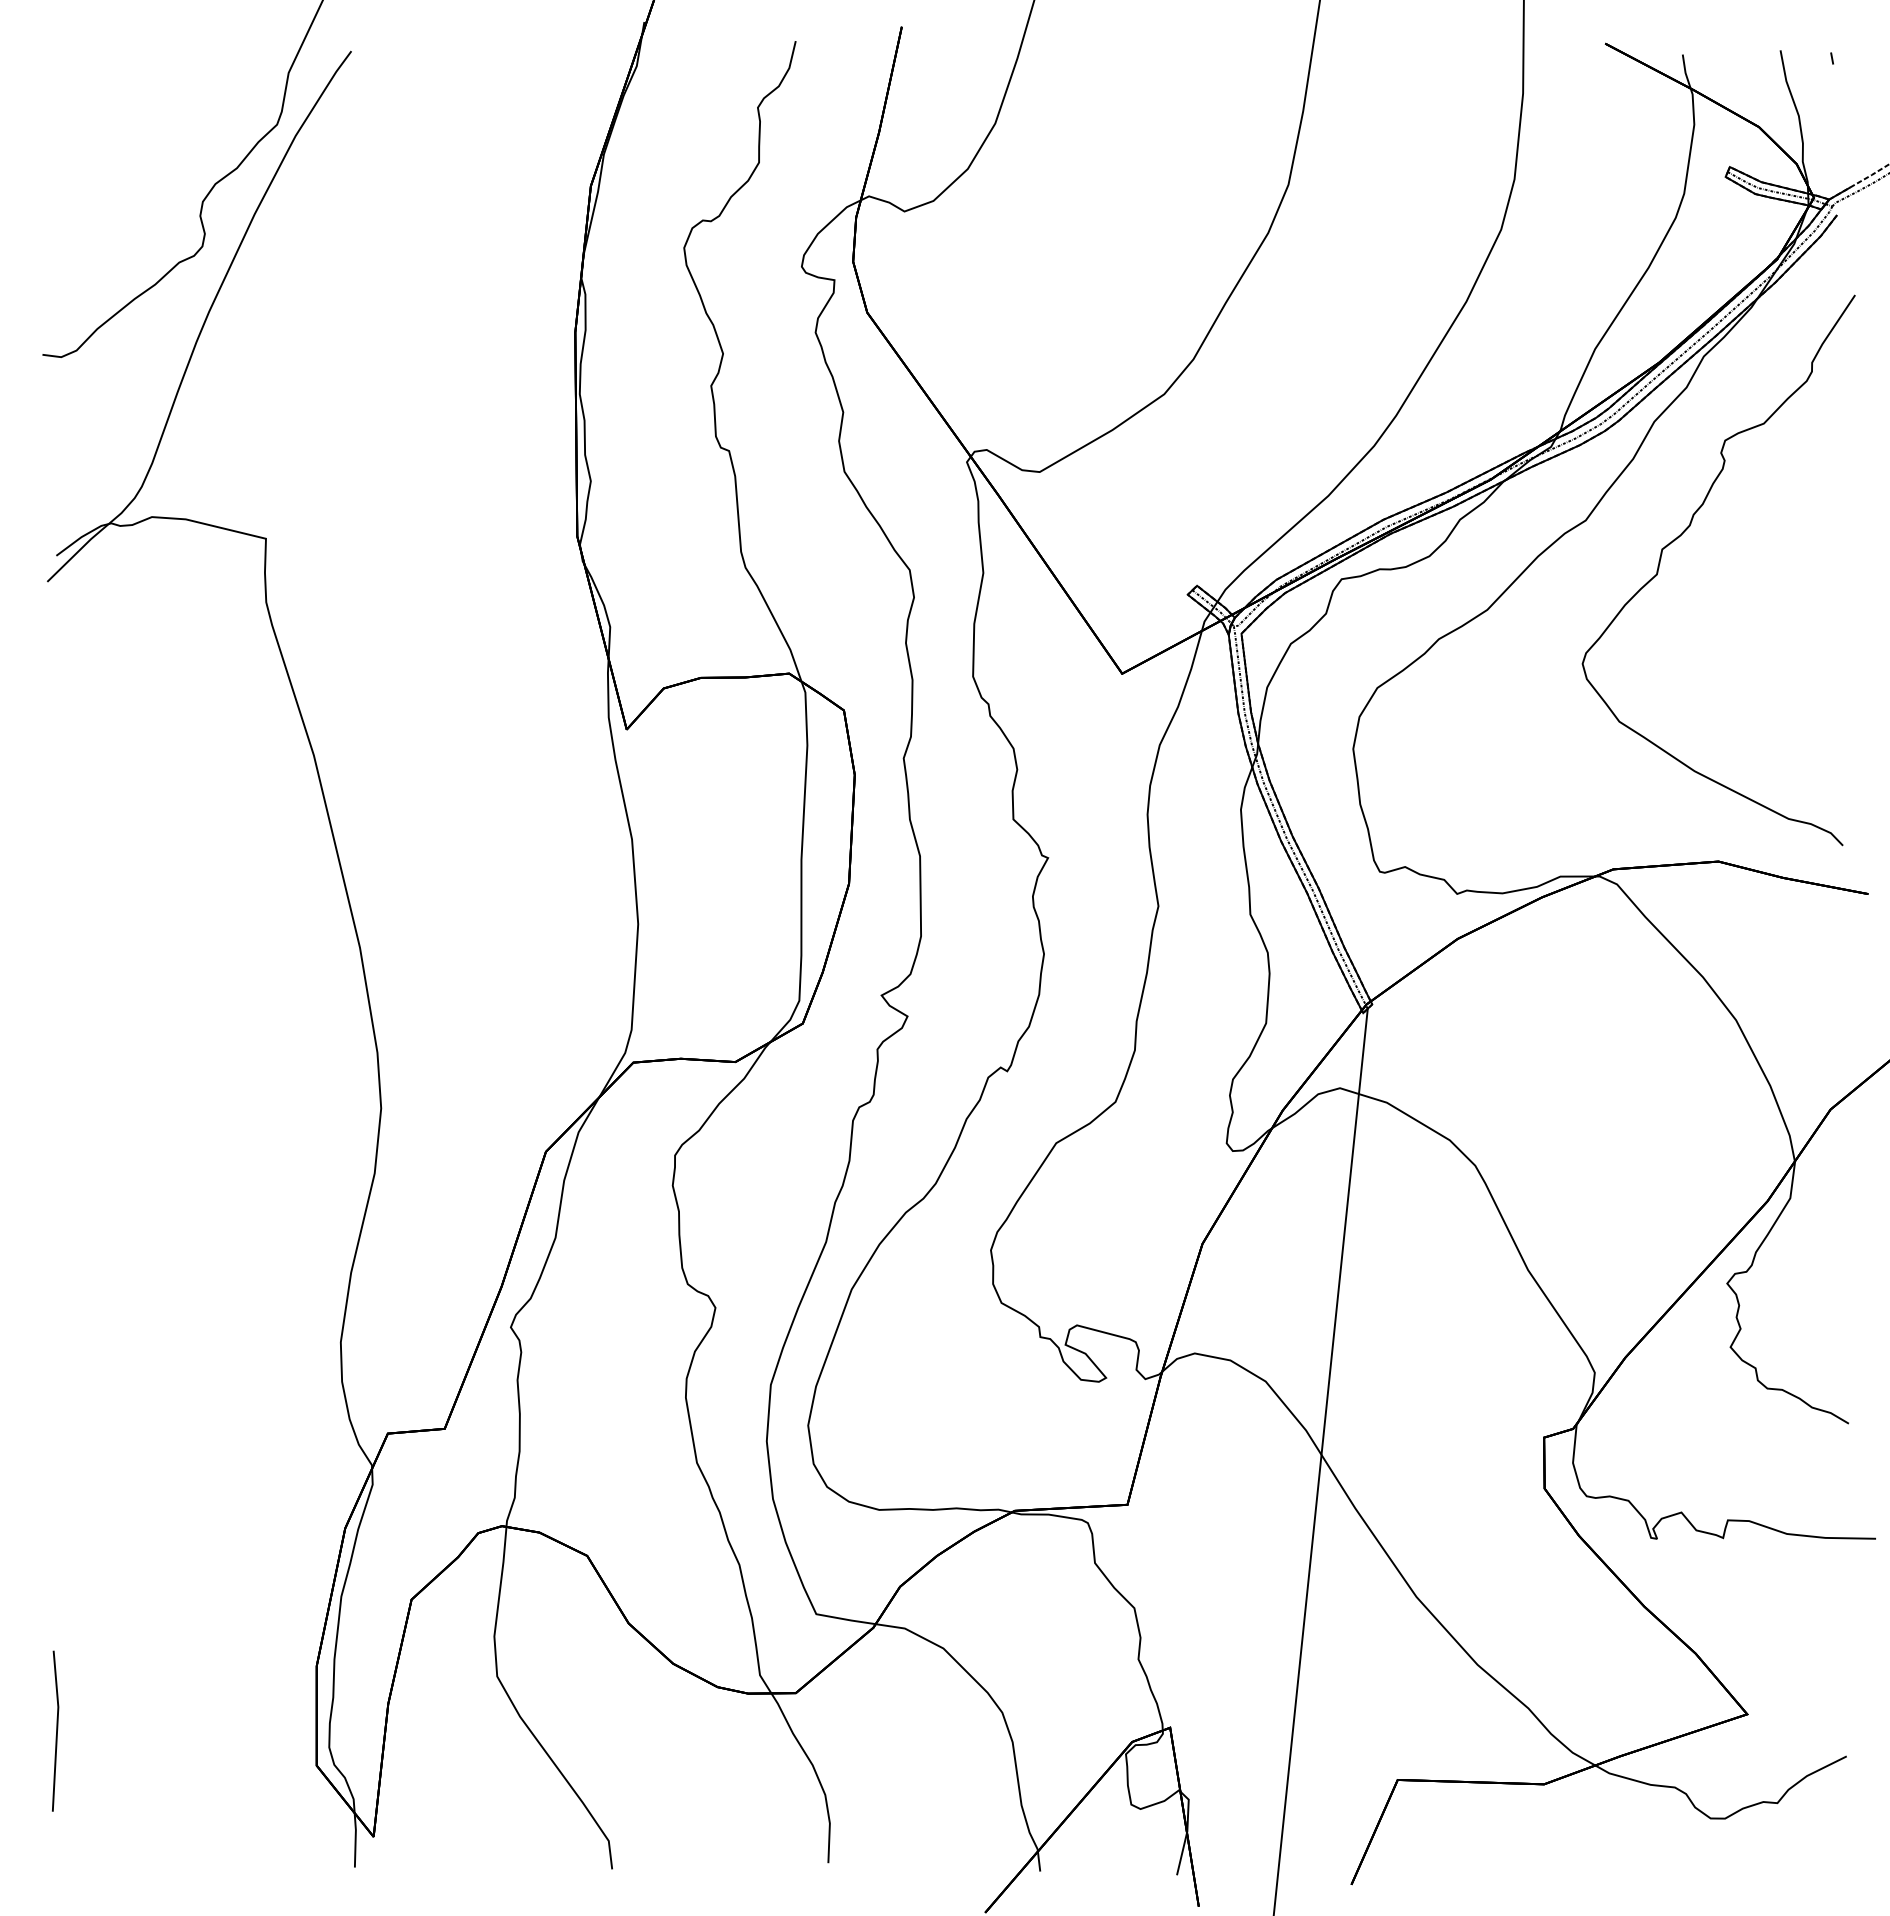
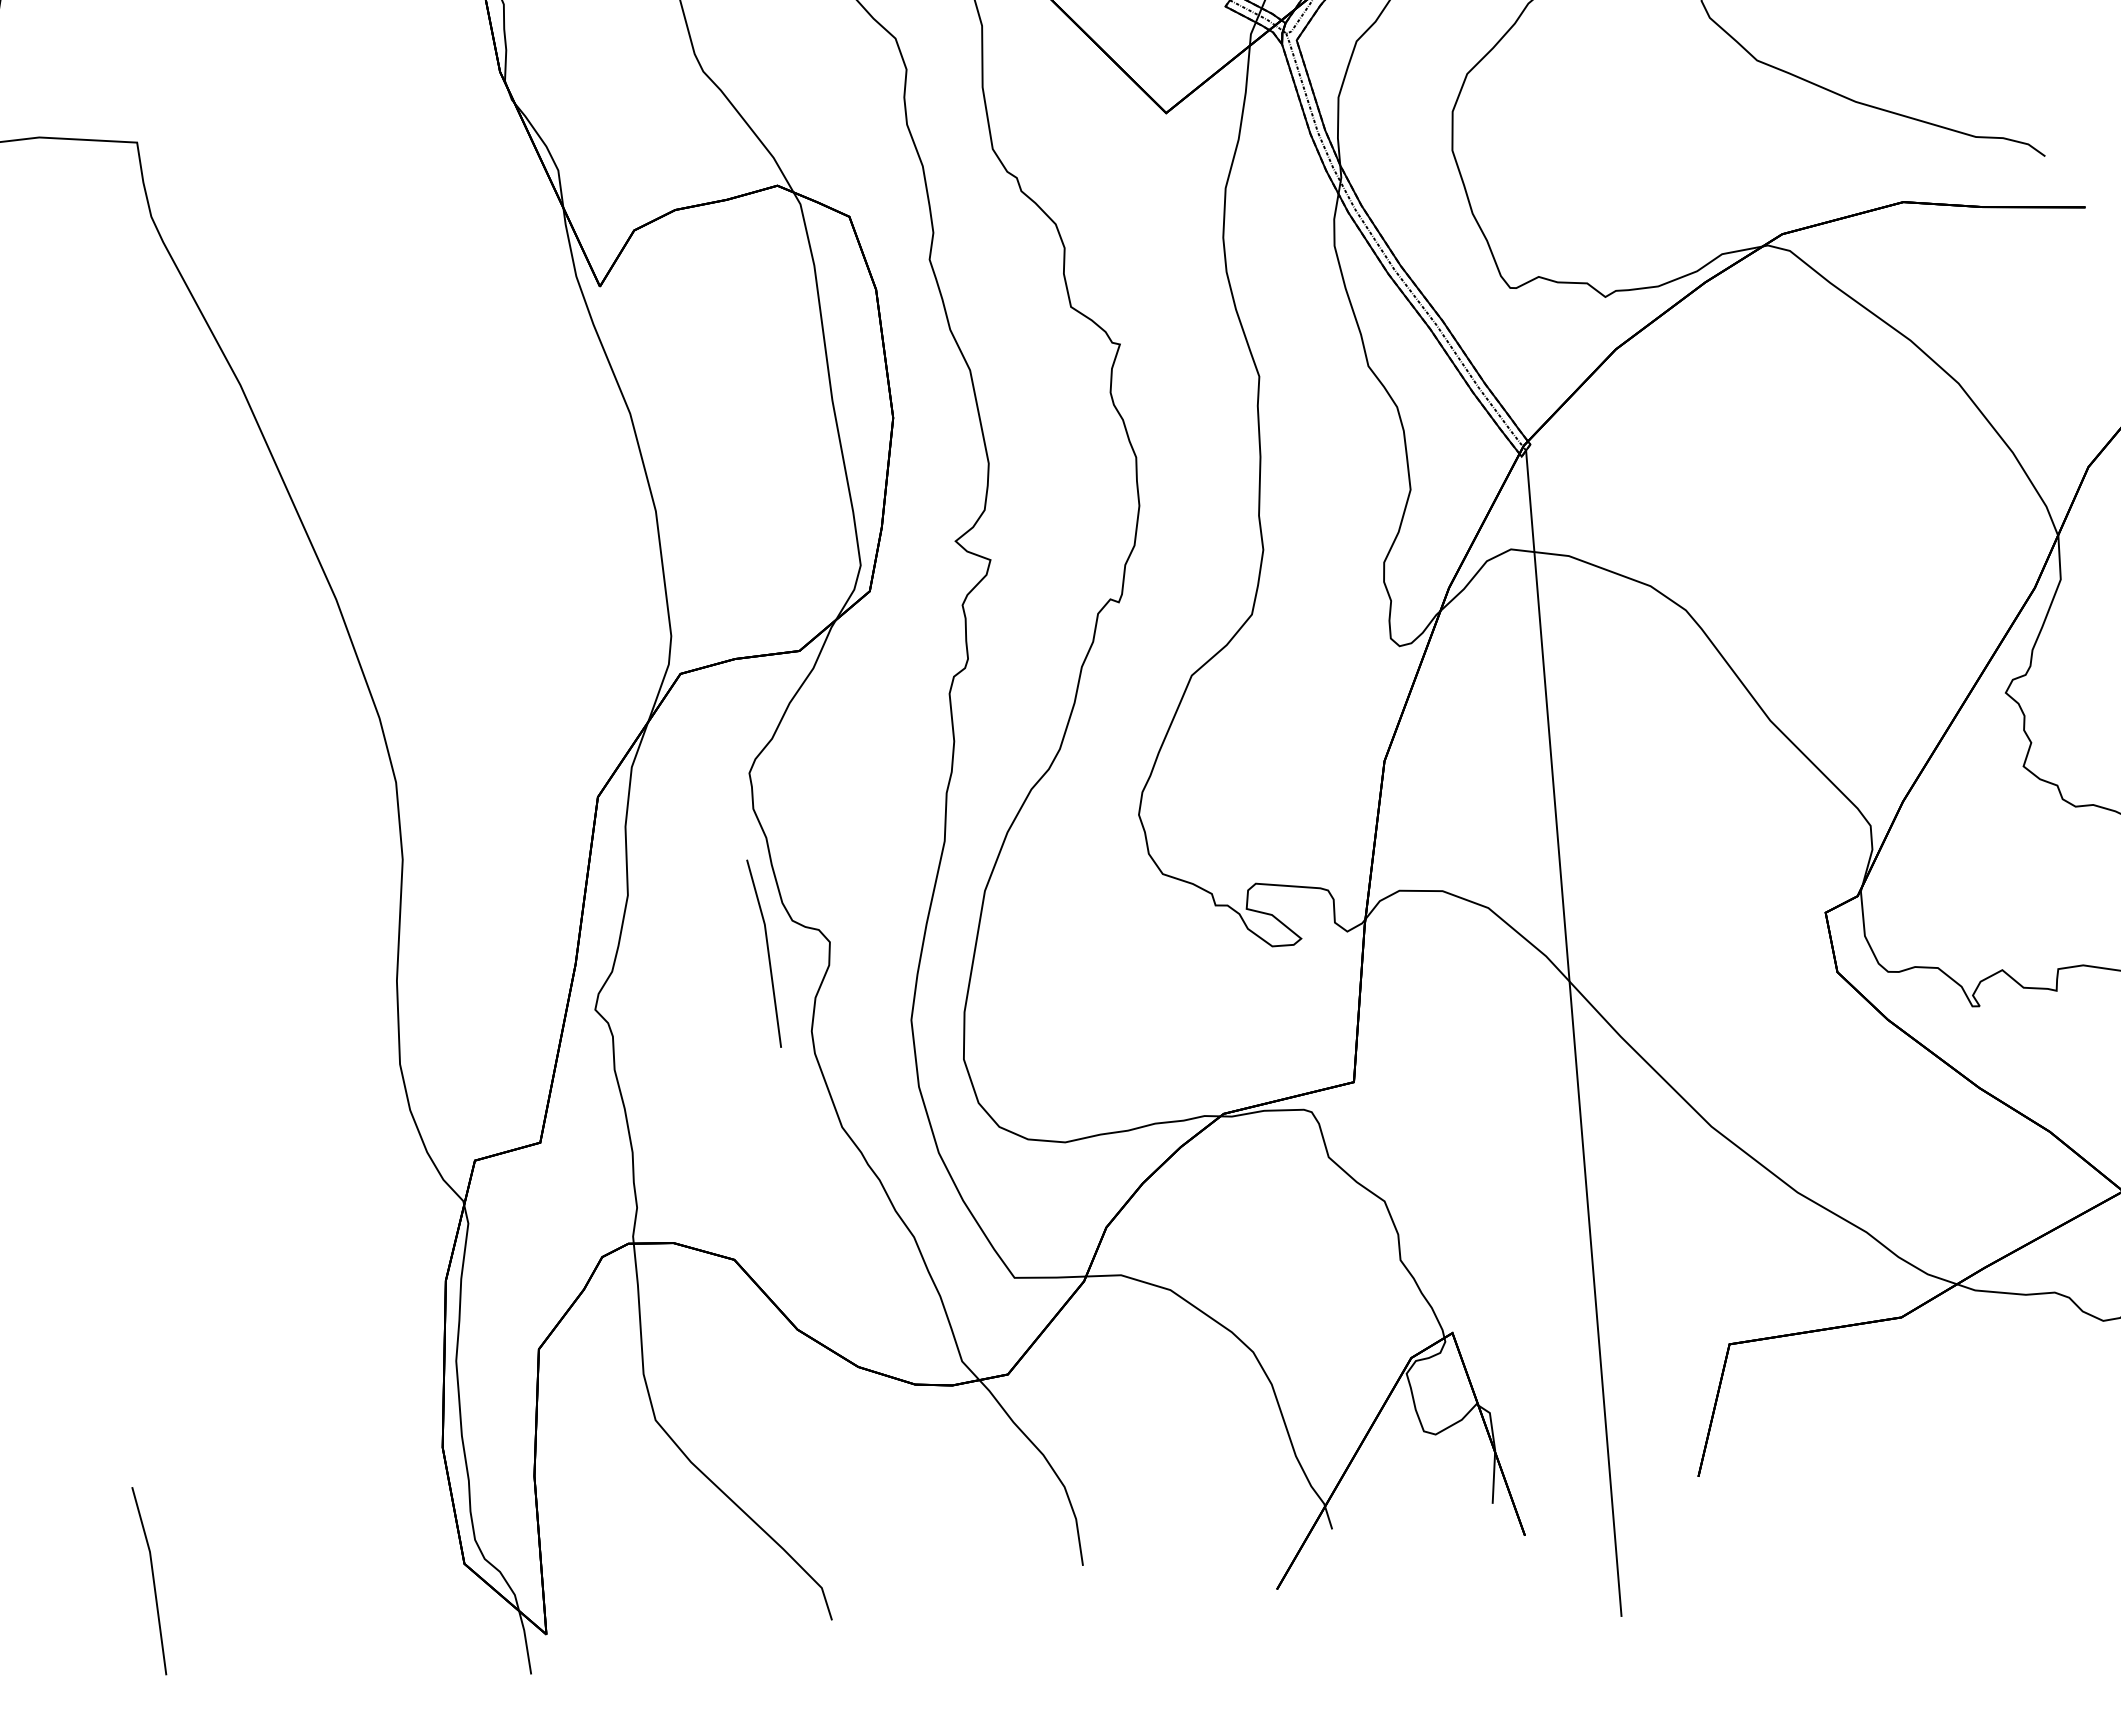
line: (662, 1306) -> (767, 952), added

